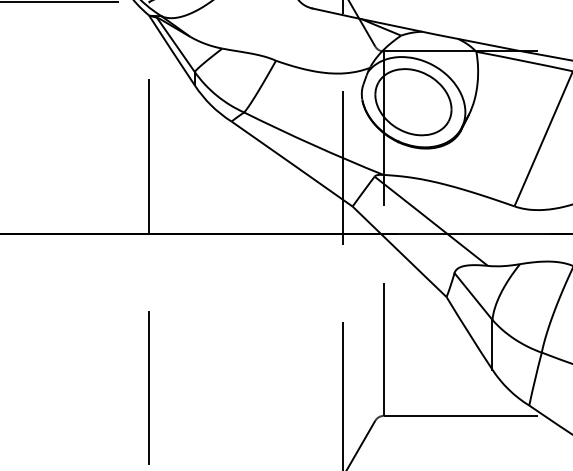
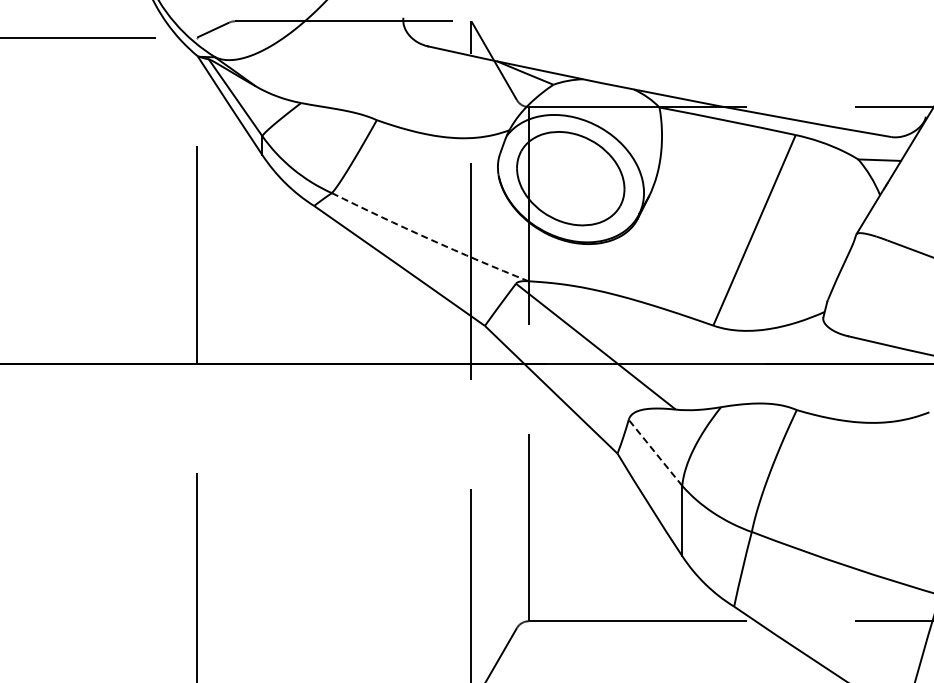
arc: (313, 145) -> (429, 239), solid -> dashed
line: (473, 296) -> (655, 452), solid -> dashed

